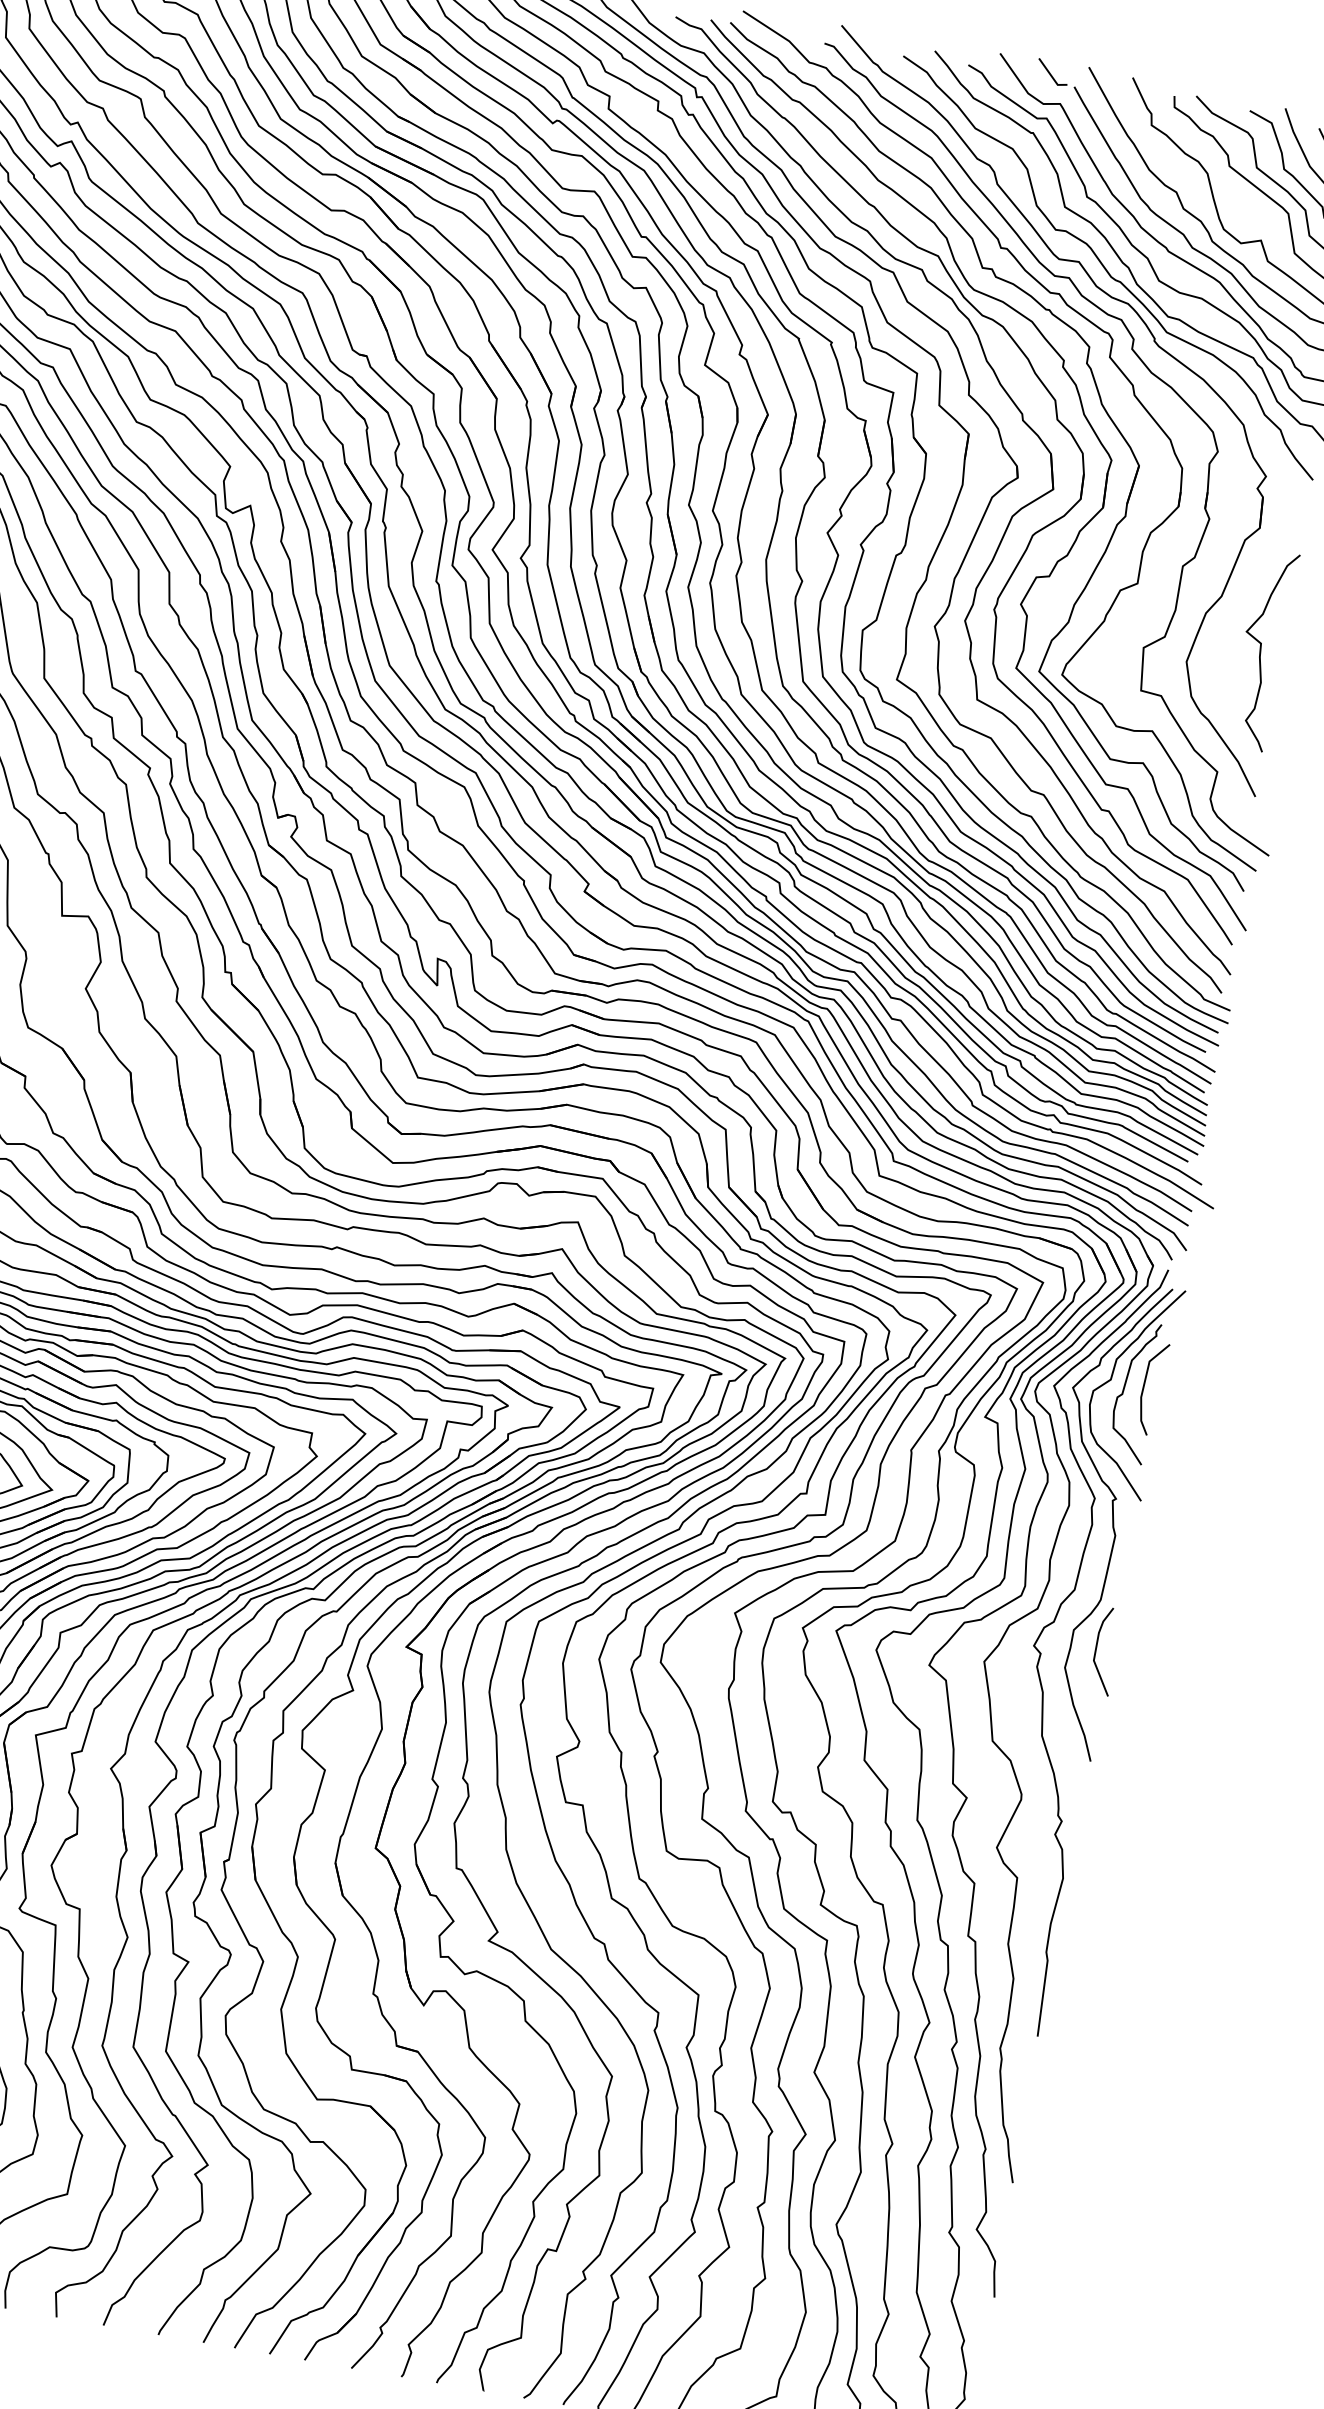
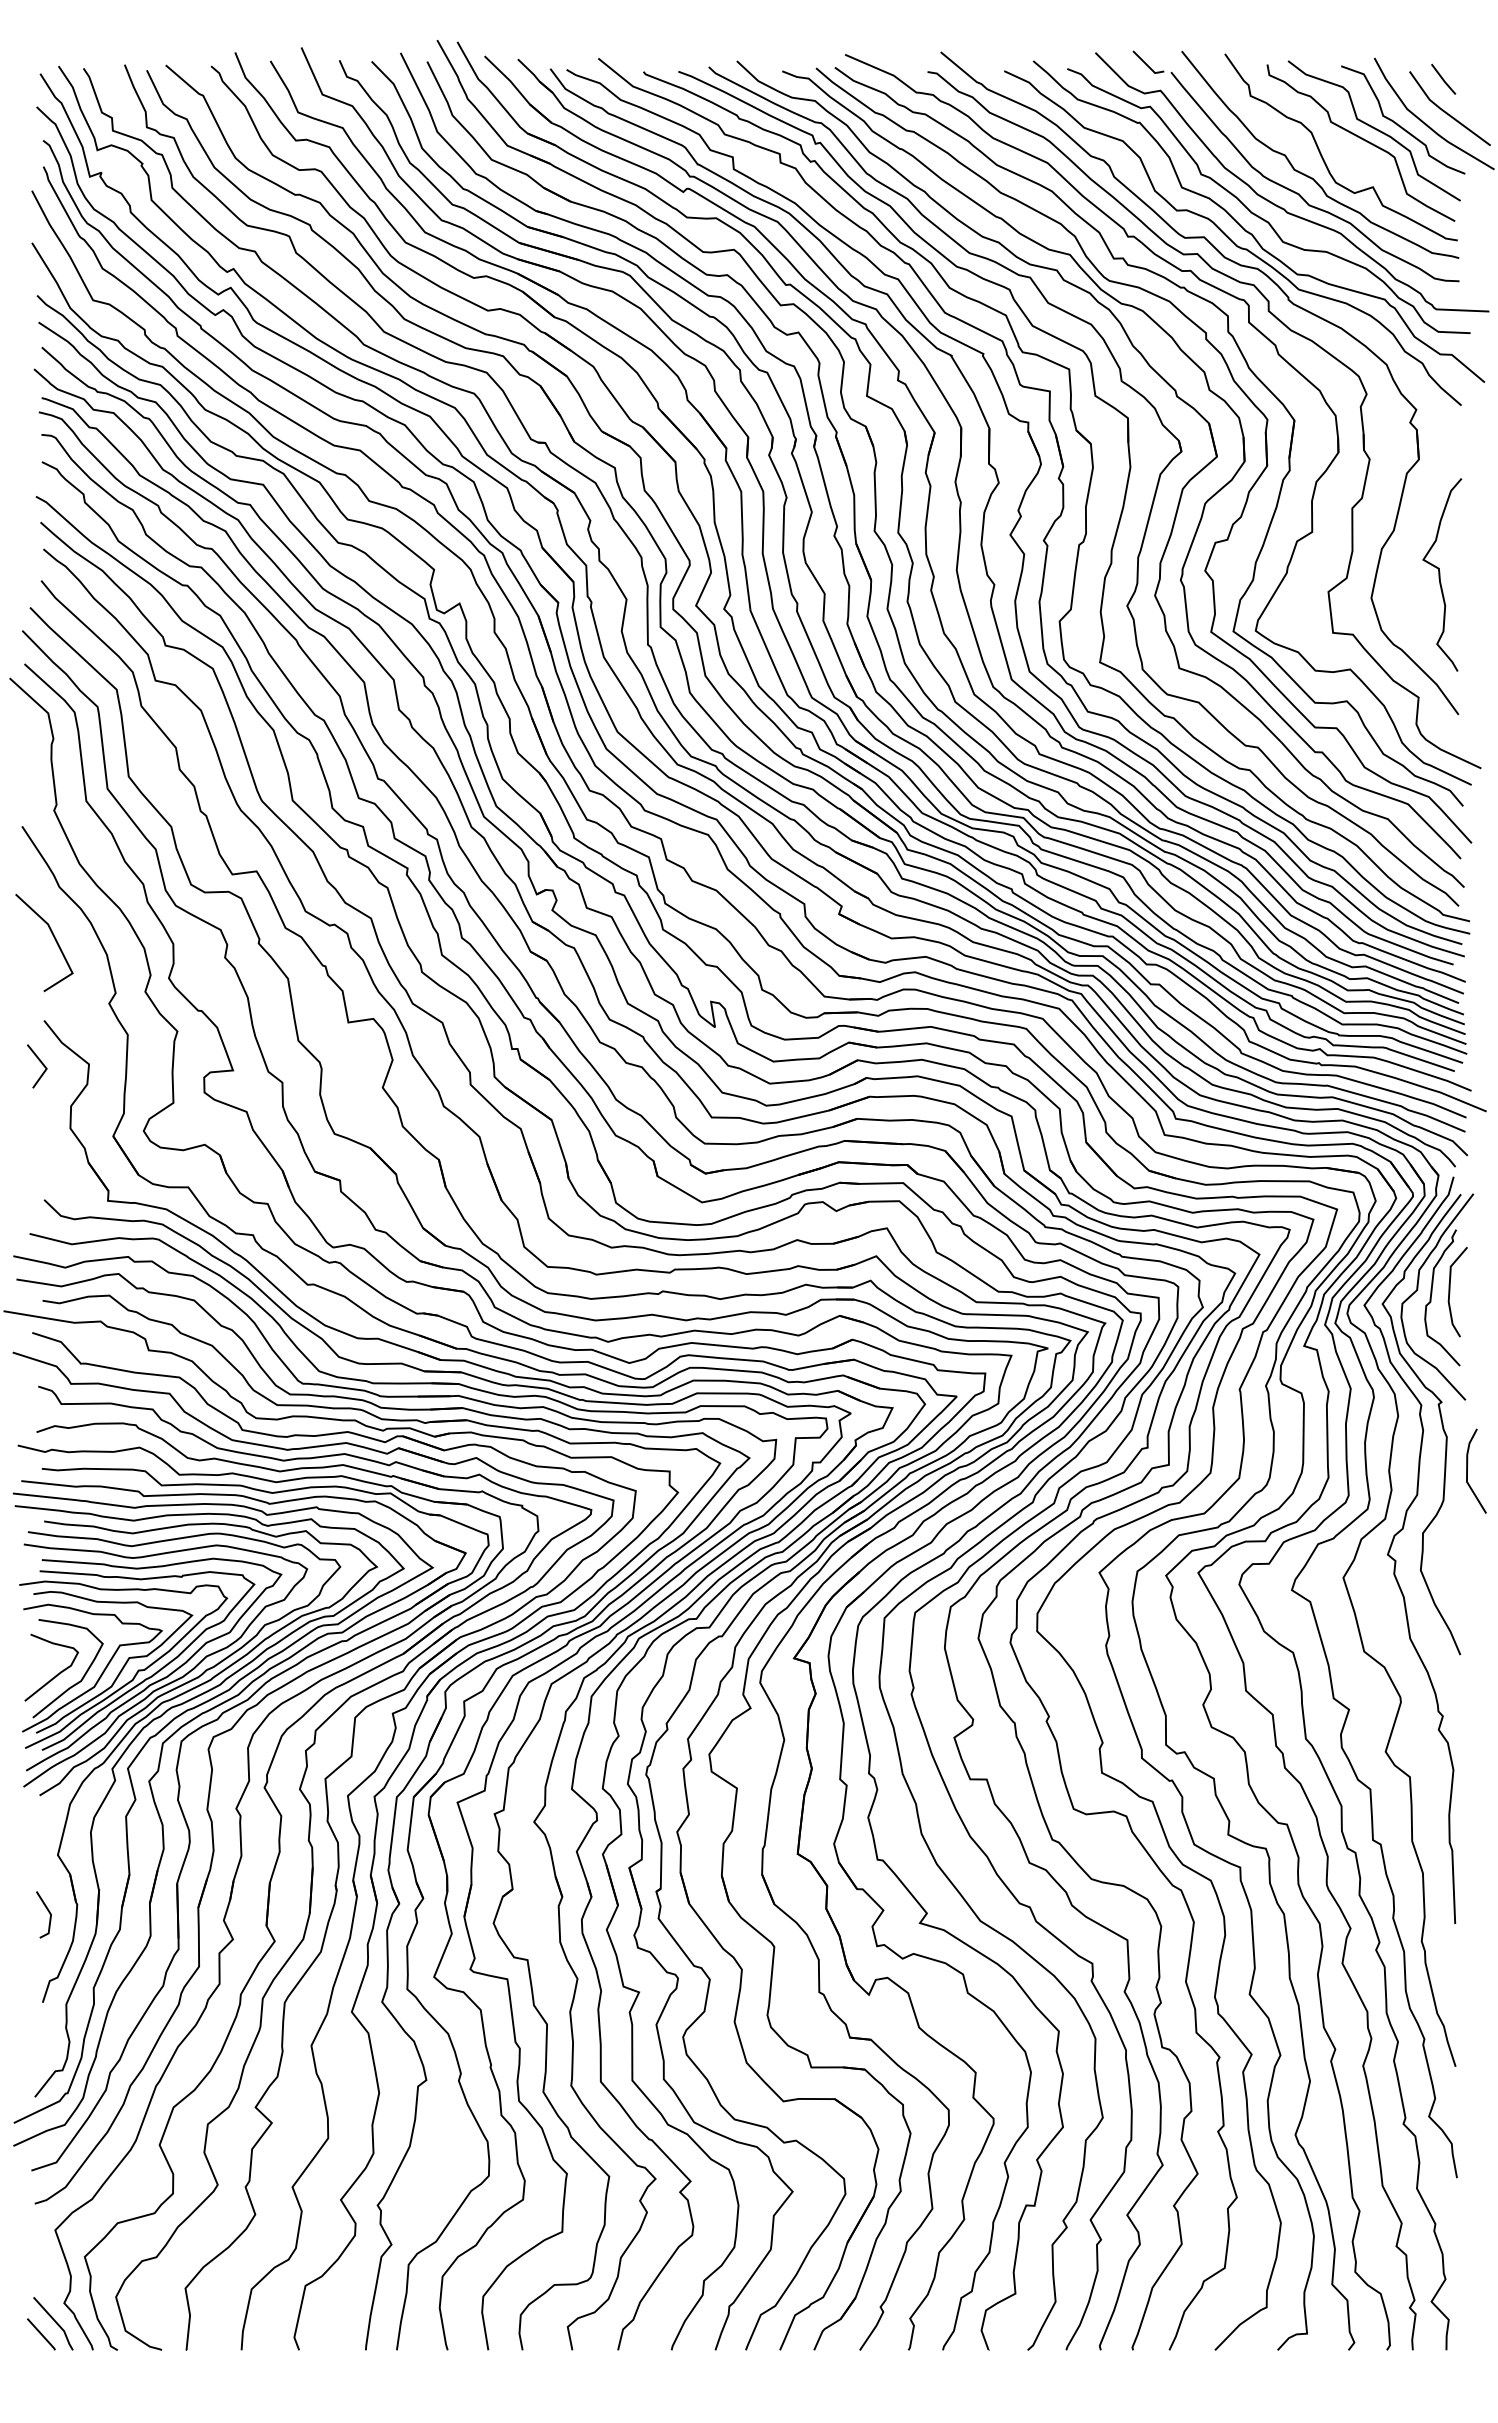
line: (1096, 1649) -> (1467, 1470), moved

